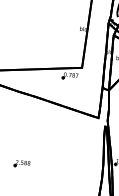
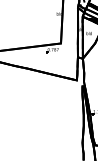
part: (21, 164) -> (21, 120), removed

